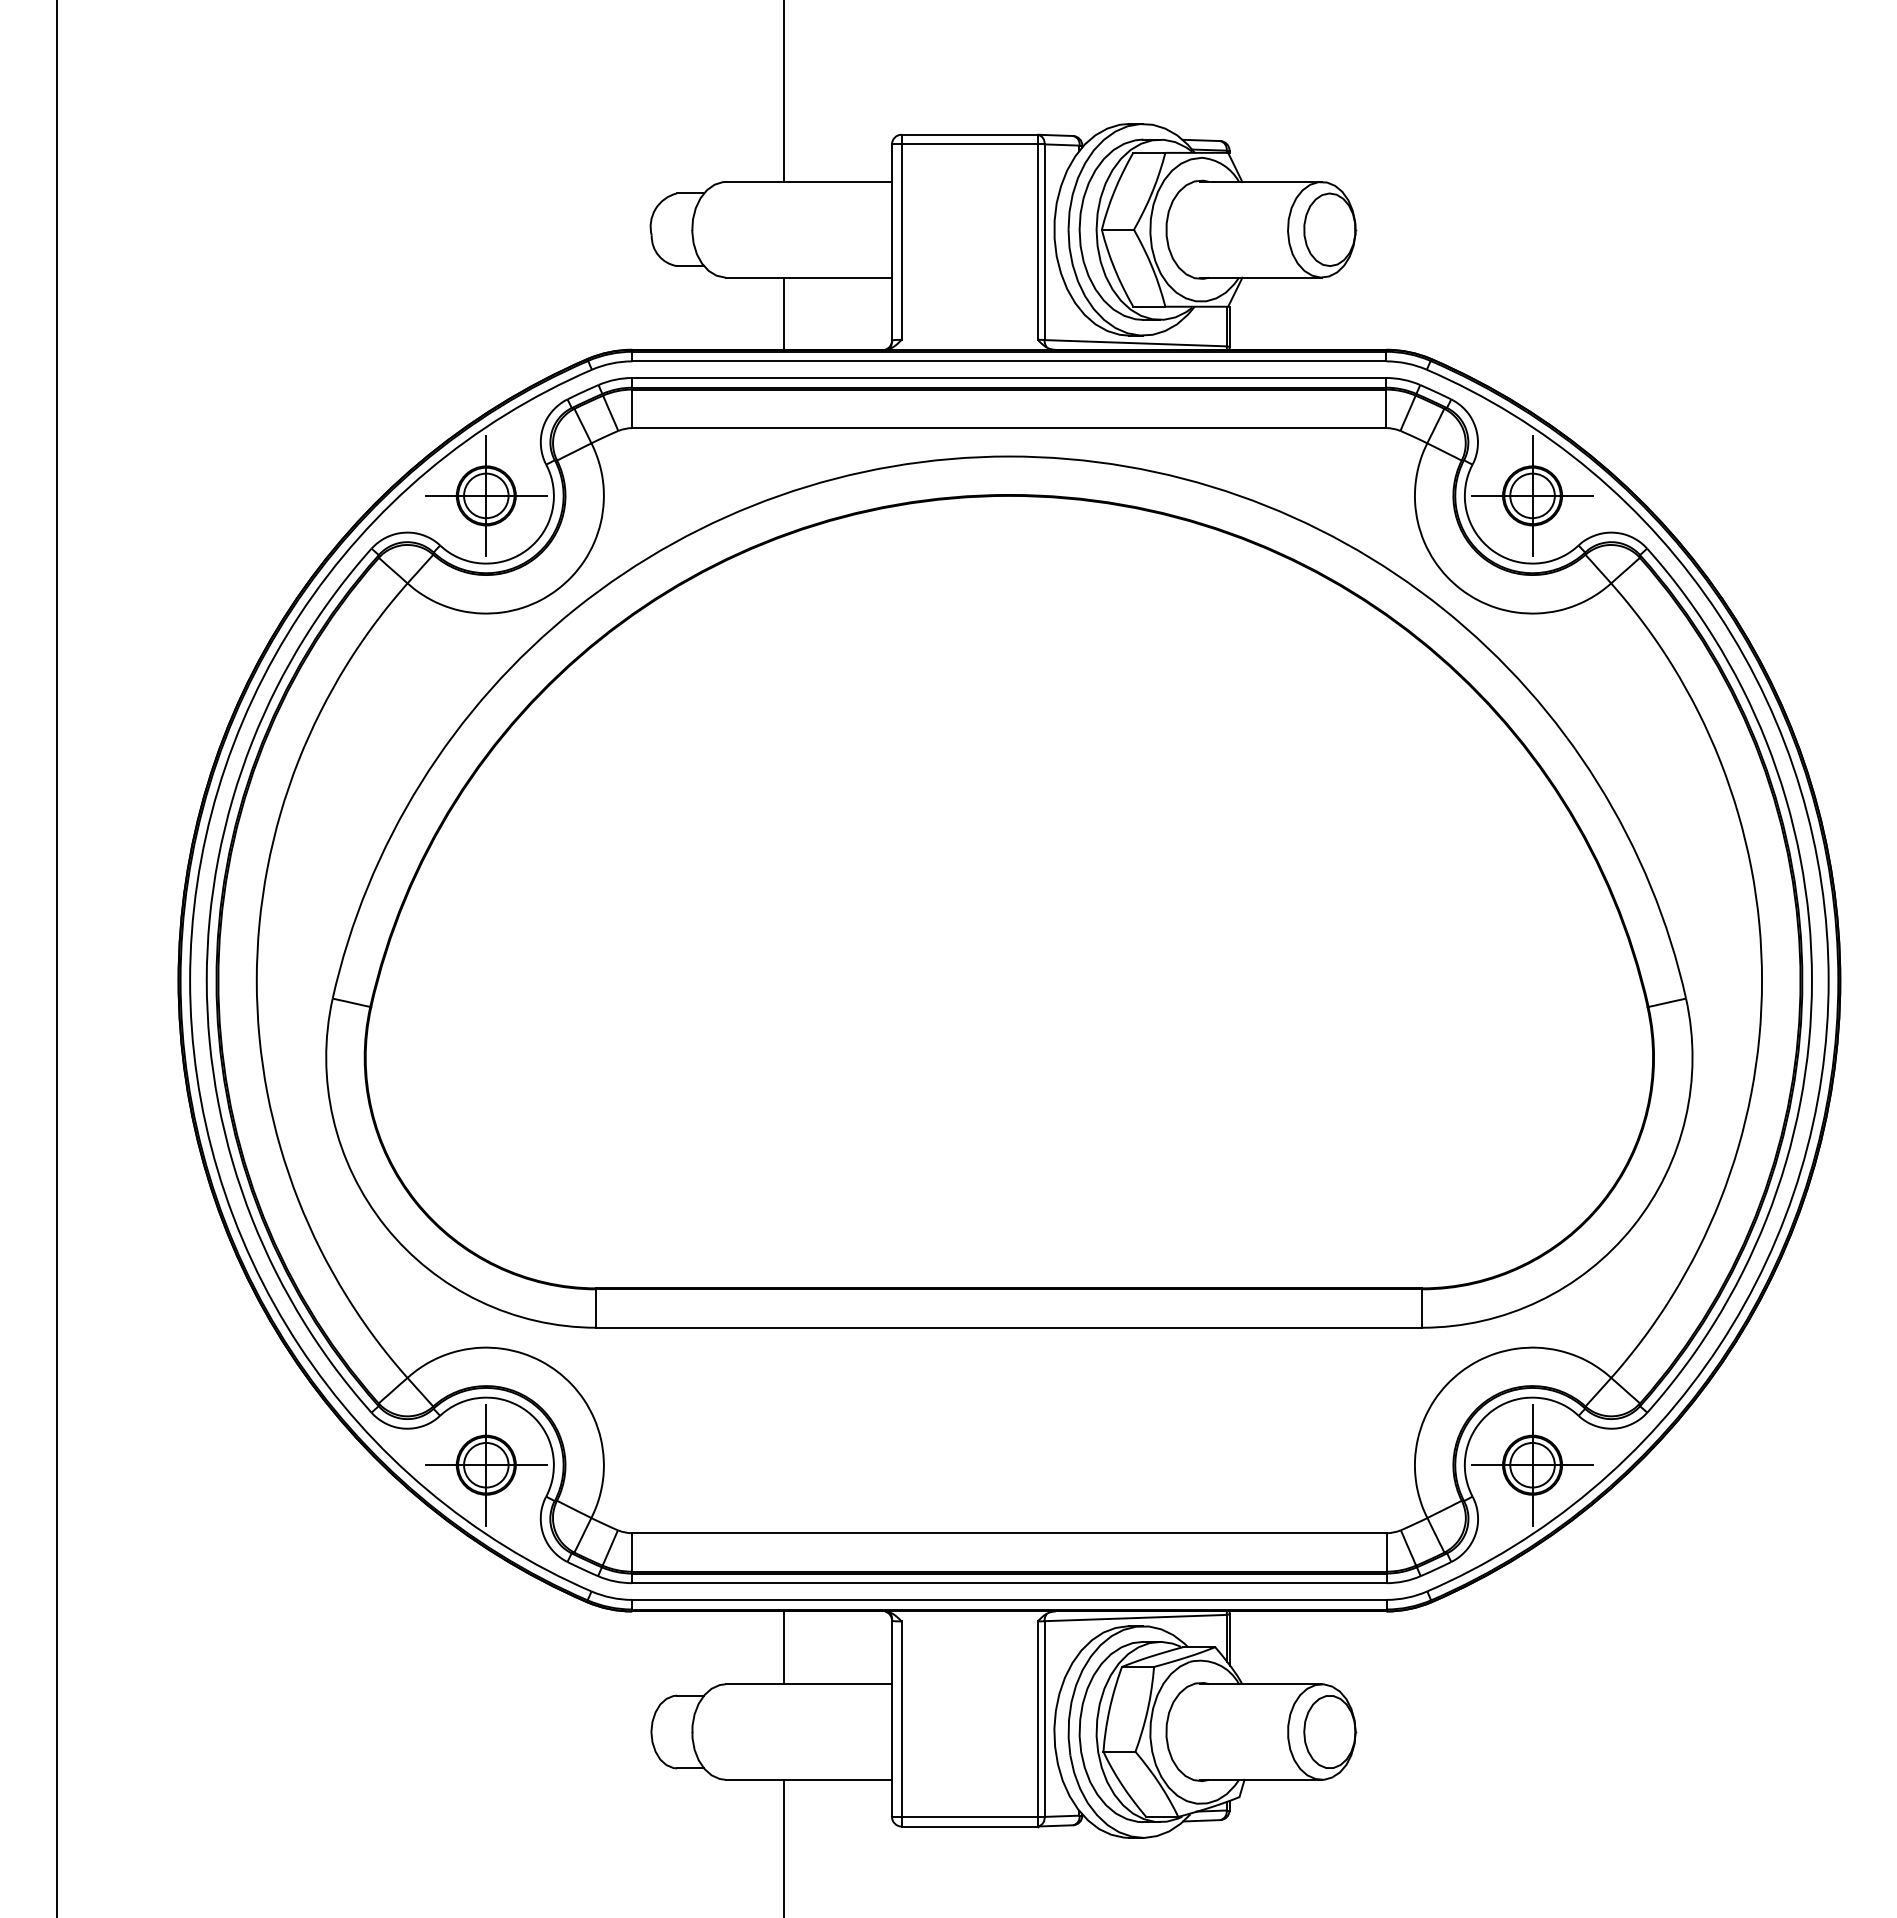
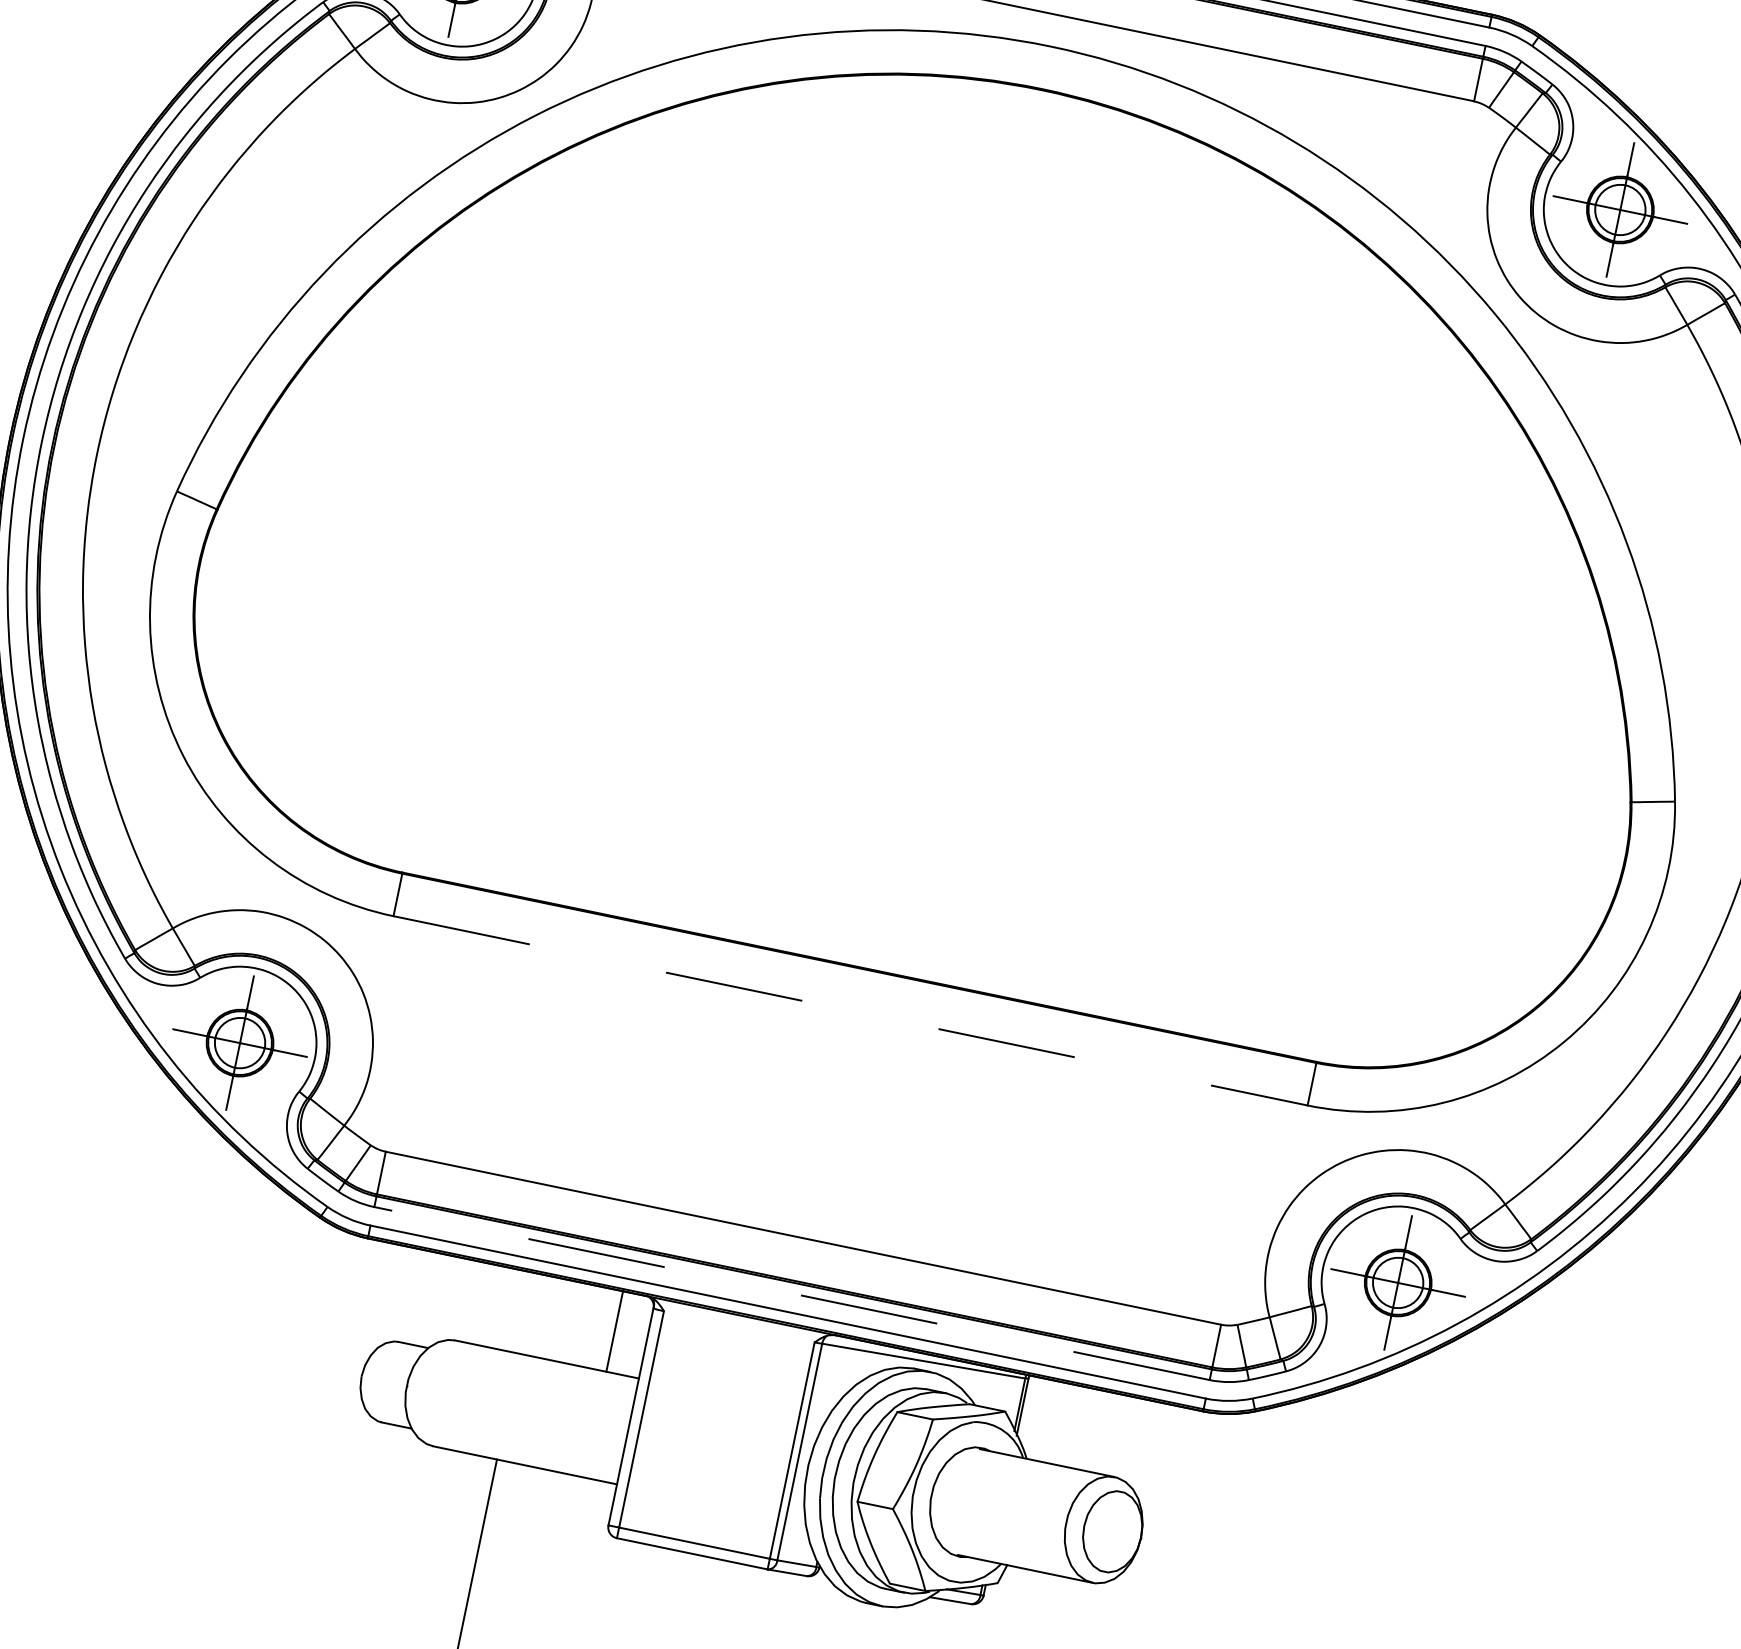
line: (1009, 1327) -> (850, 1010), solid -> dashed
line: (1008, 1583) -> (790, 1293), solid -> dashed
line: (783, 1647) -> (614, 1331), moved

